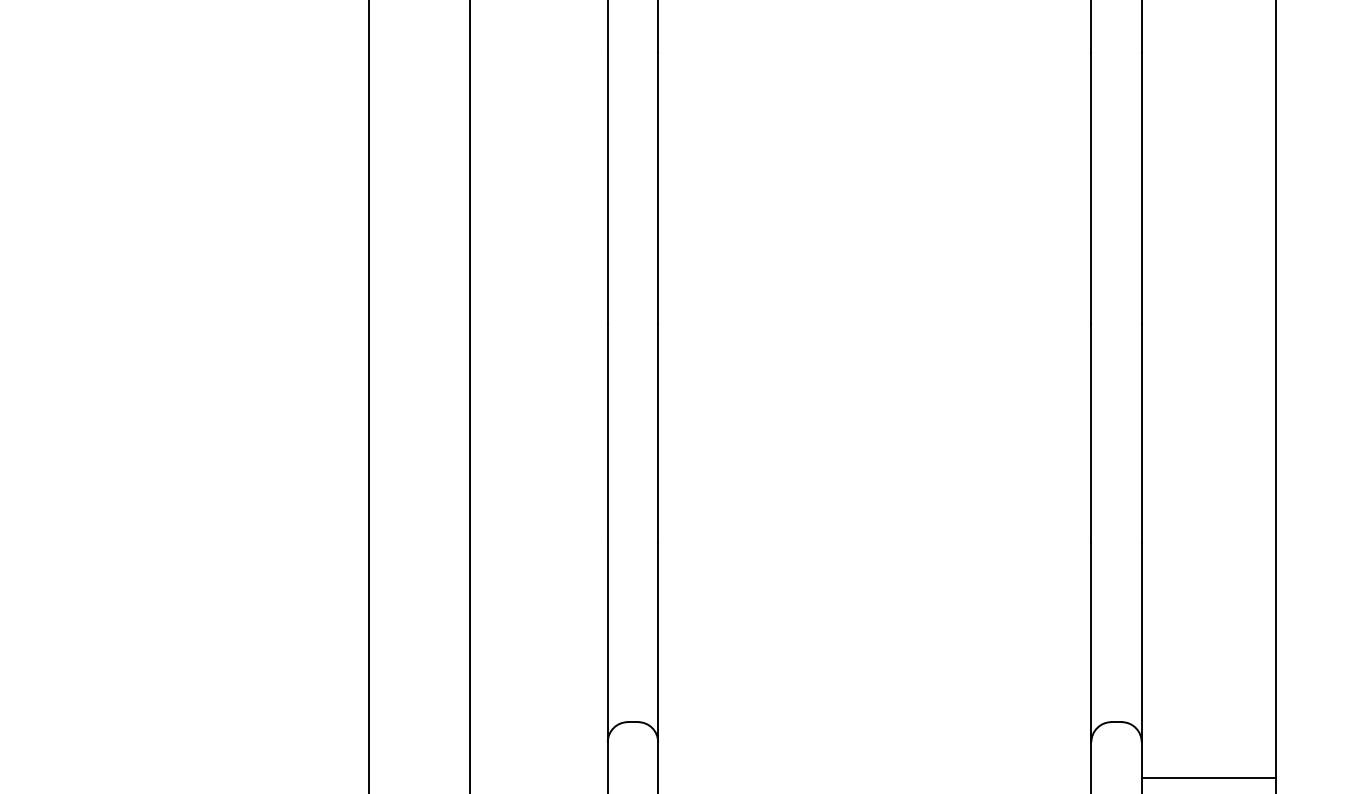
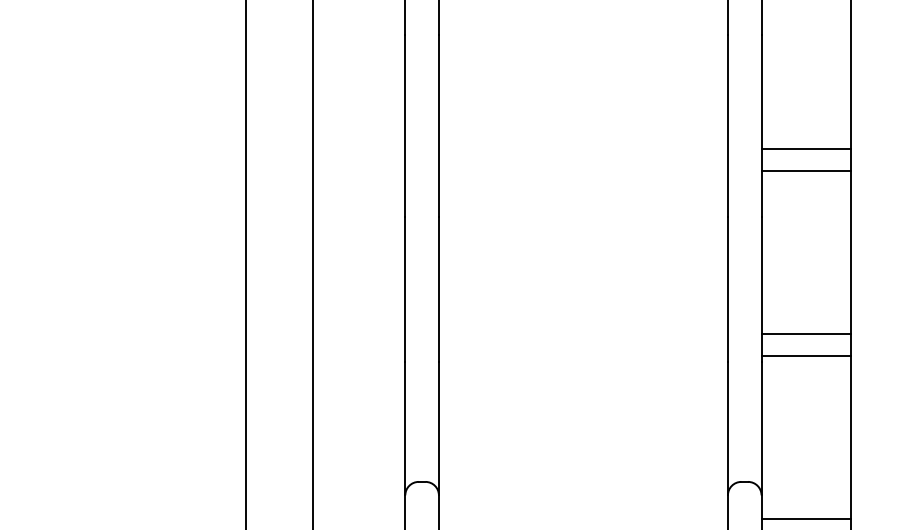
line: (1207, 223) -> (805, 149), added
line: (1207, 255) -> (805, 170), added
line: (1207, 501) -> (805, 334), added
line: (1207, 532) -> (805, 355), added

